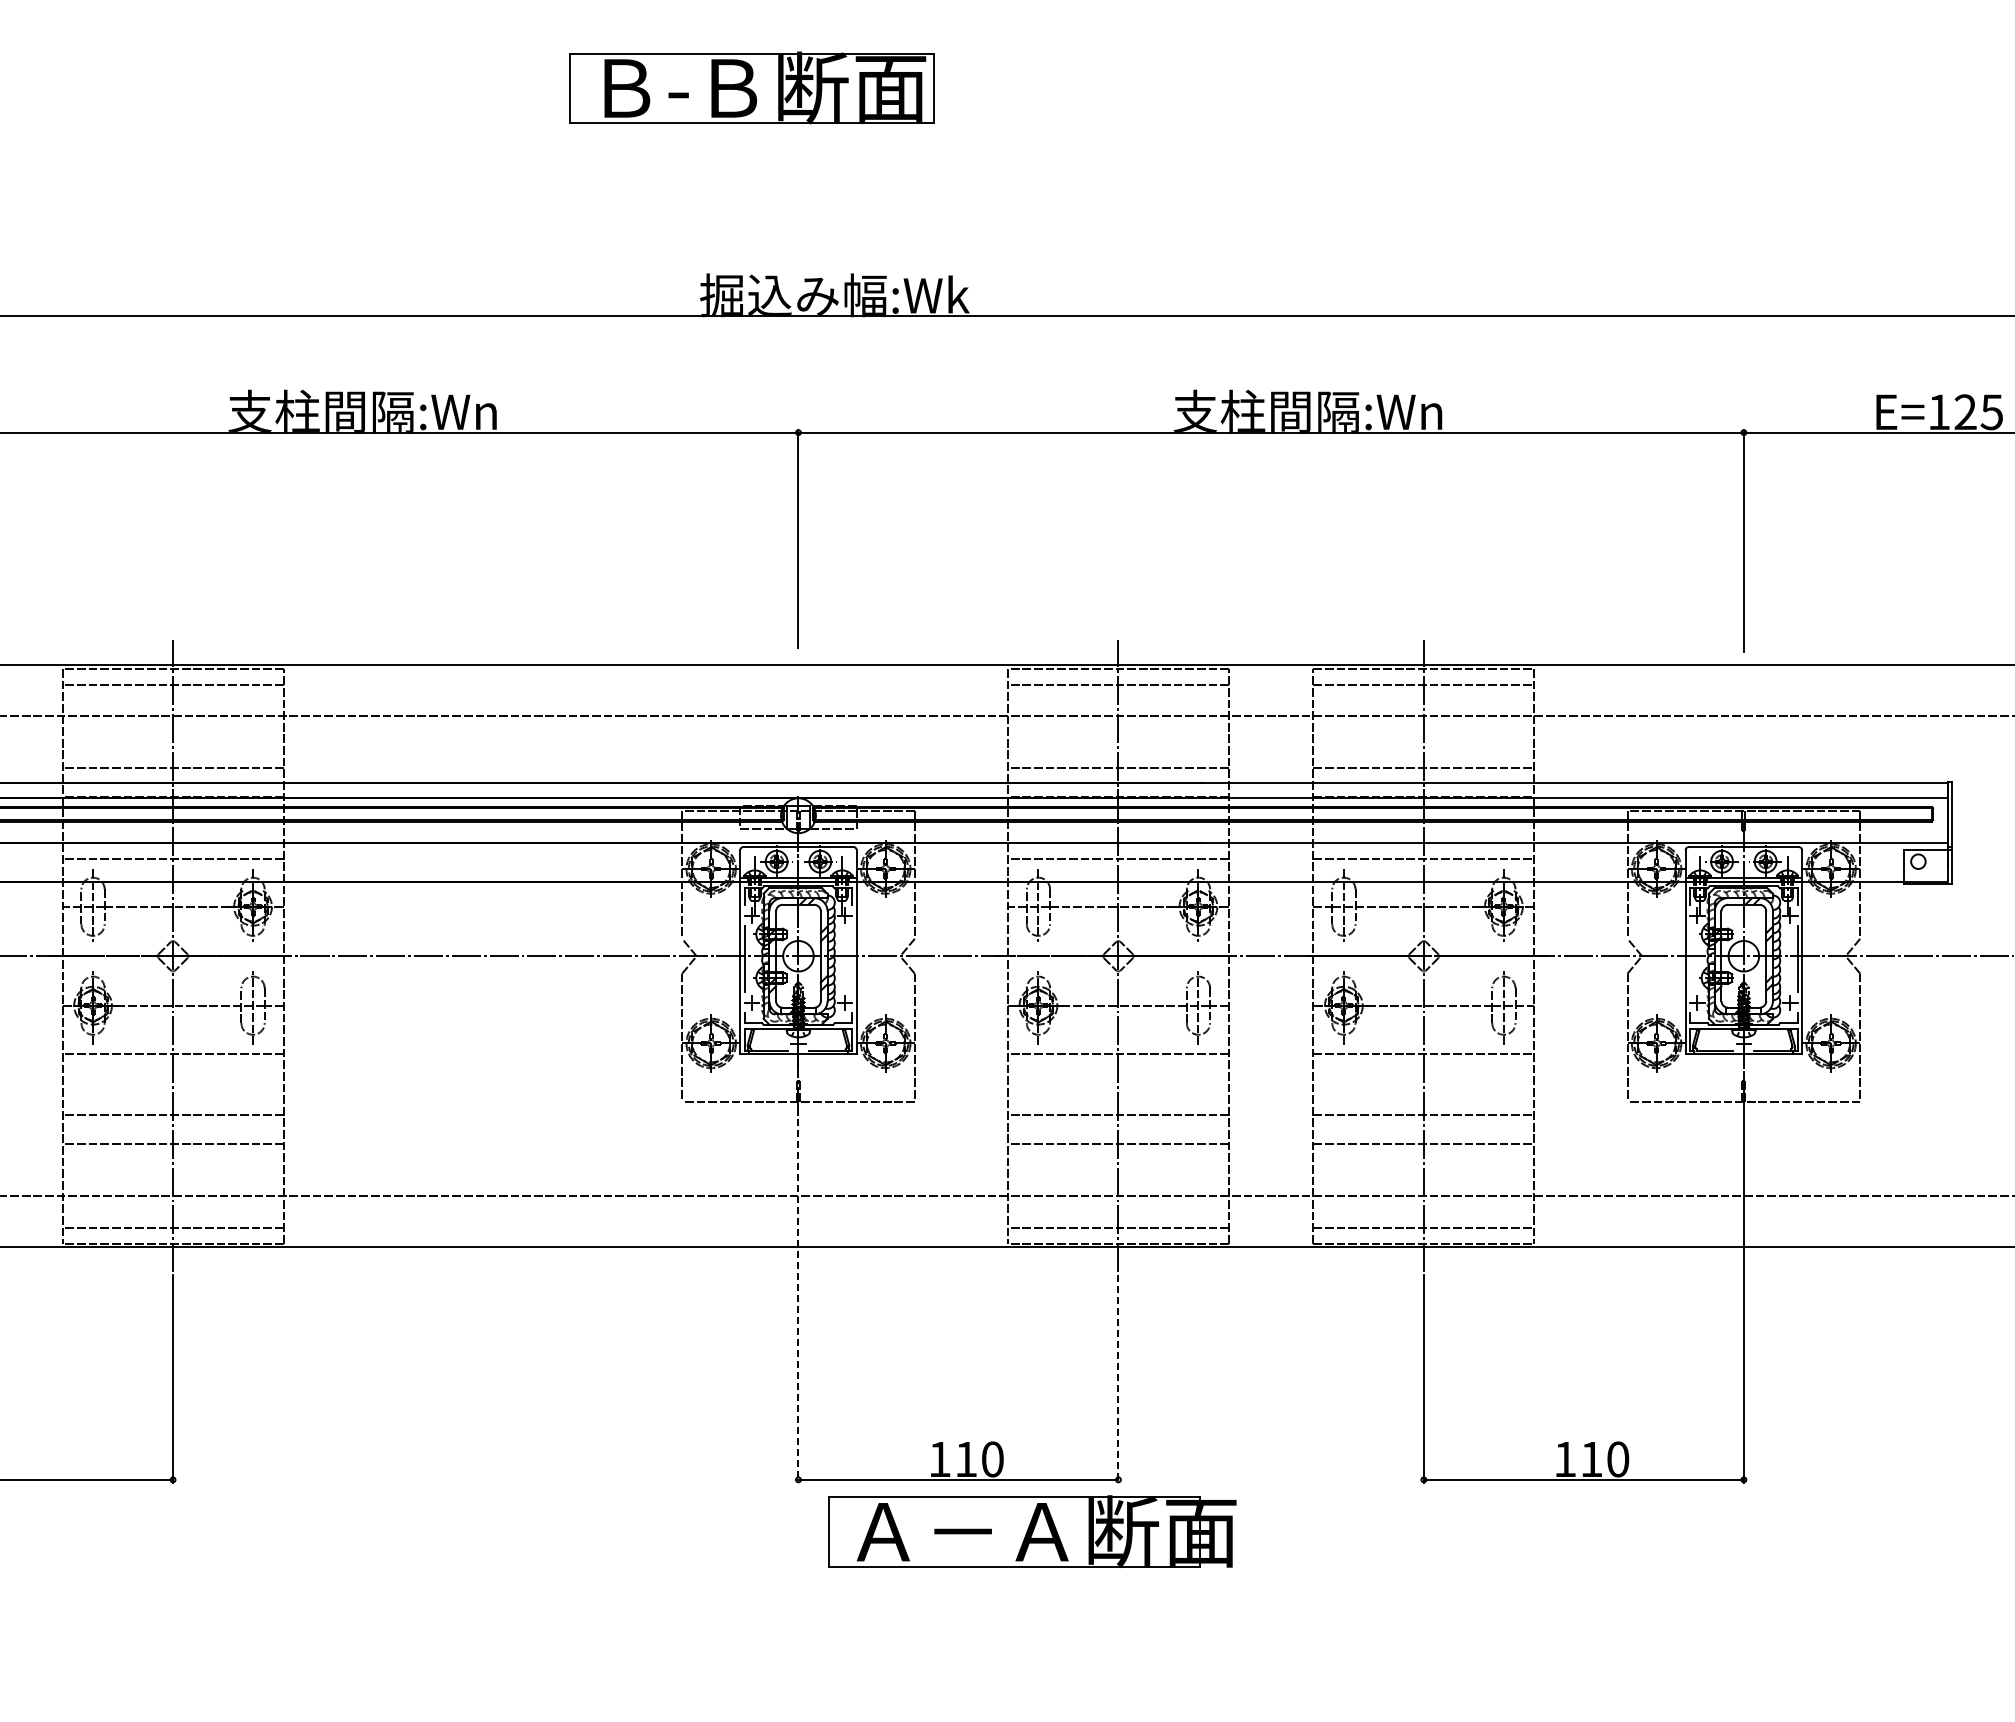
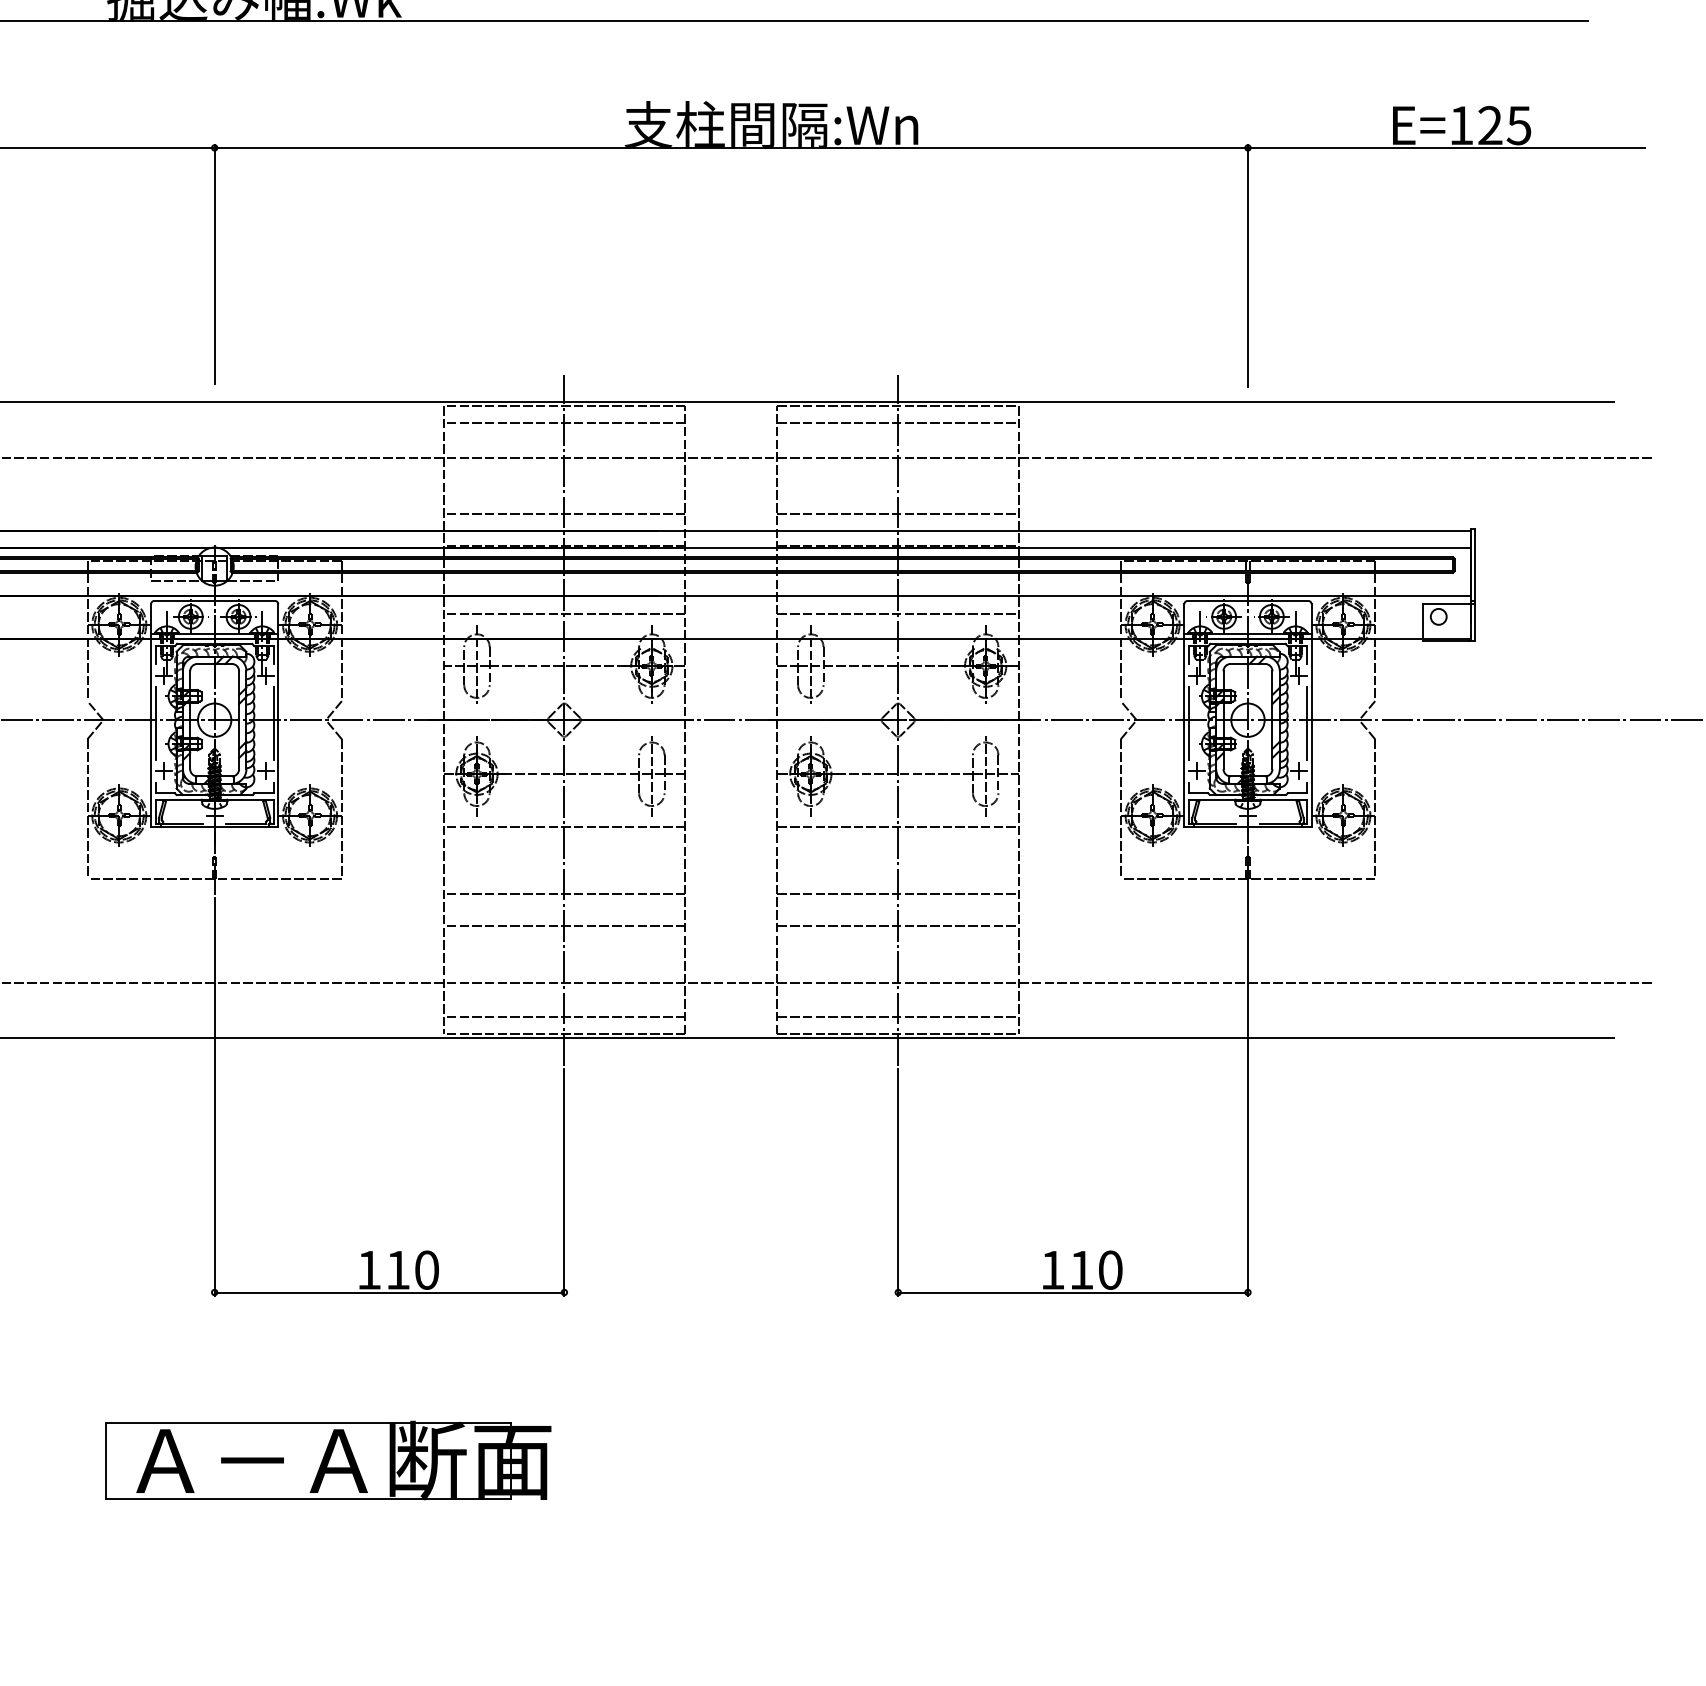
line: (852, 959) -> (273, 723), added
line: (1690, 959) -> (1189, 723), added
line: (798, 1300) -> (214, 1096), dashed -> solid
line: (1118, 1378) -> (564, 1181), dashed -> solid
part: (1032, 1531) -> (328, 1460), moved

